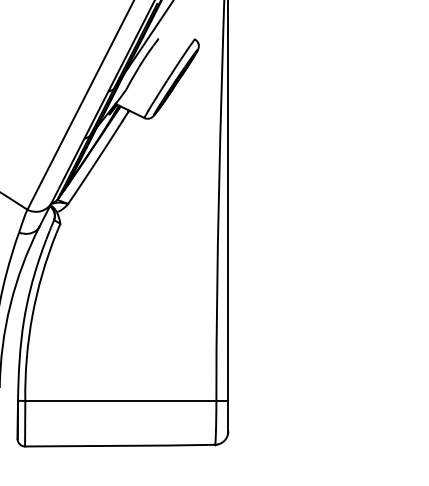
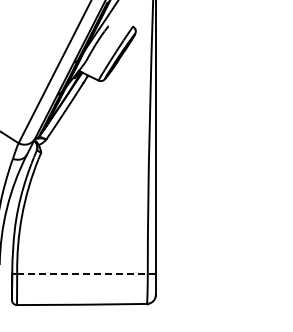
line: (126, 400) -> (86, 273), solid -> dashed

